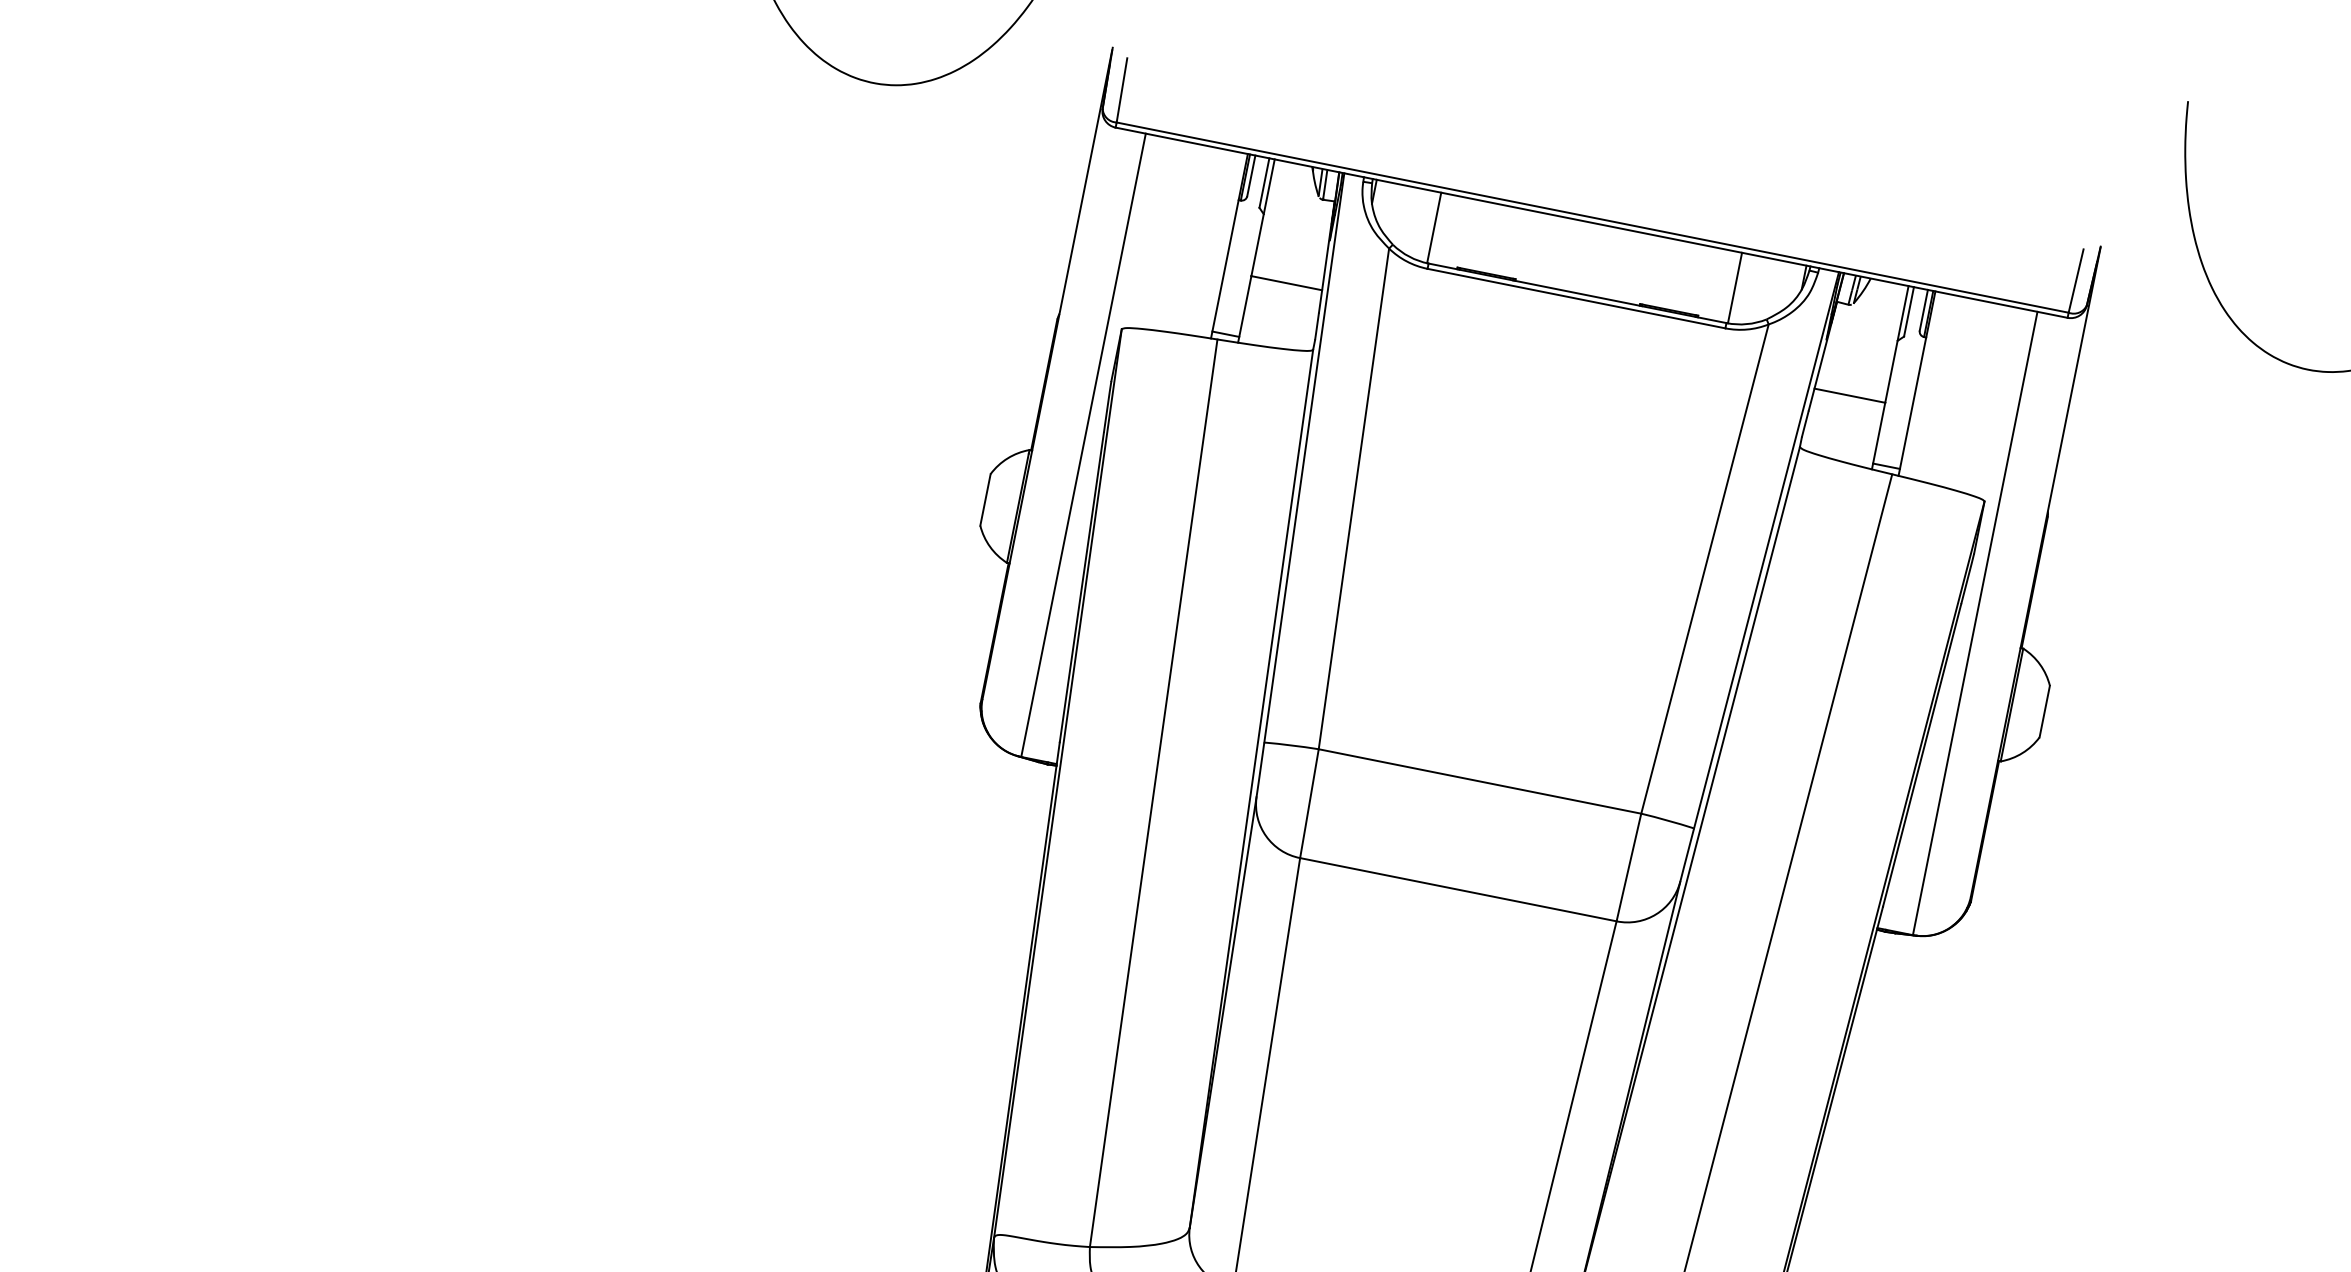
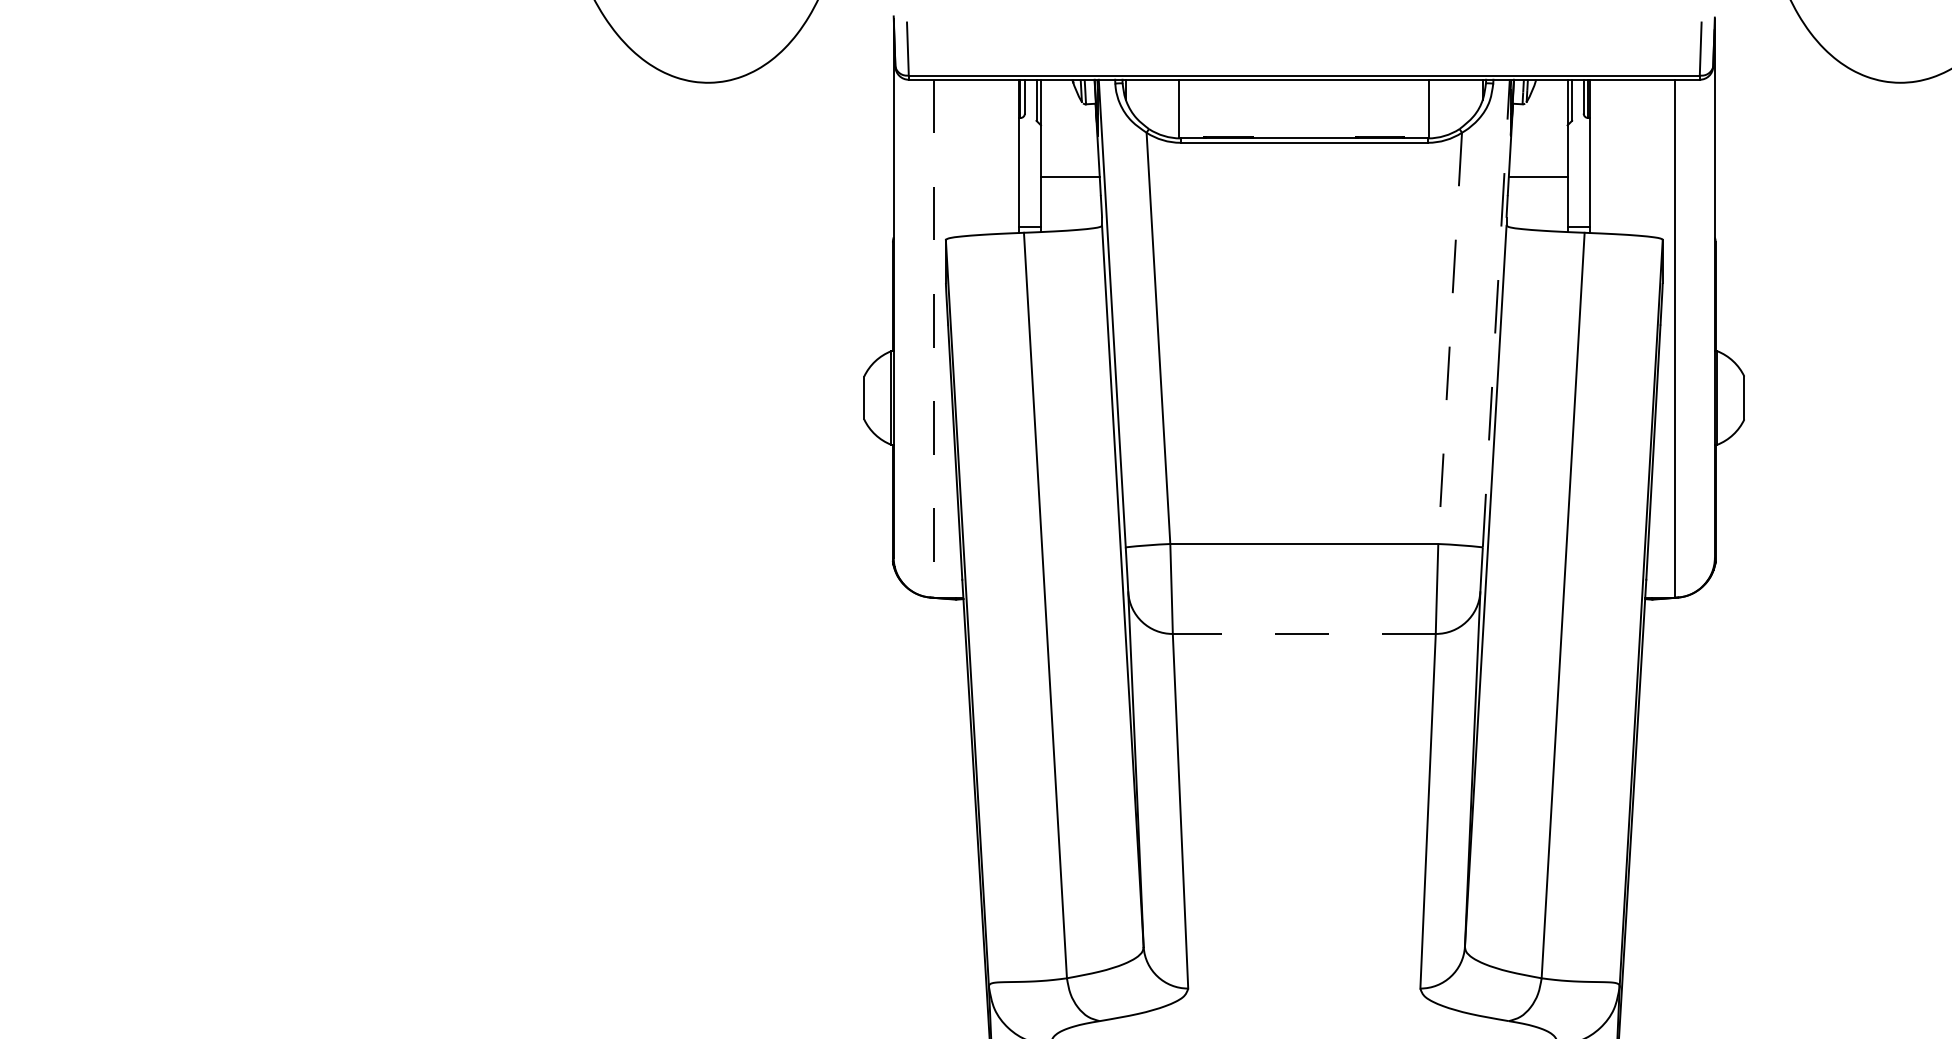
line: (1083, 444) -> (933, 338), solid -> dashed
line: (1766, 550) -> (1496, 313), solid -> dashed
line: (1705, 569) -> (1450, 338), solid -> dashed
line: (1457, 888) -> (1303, 633), solid -> dashed

